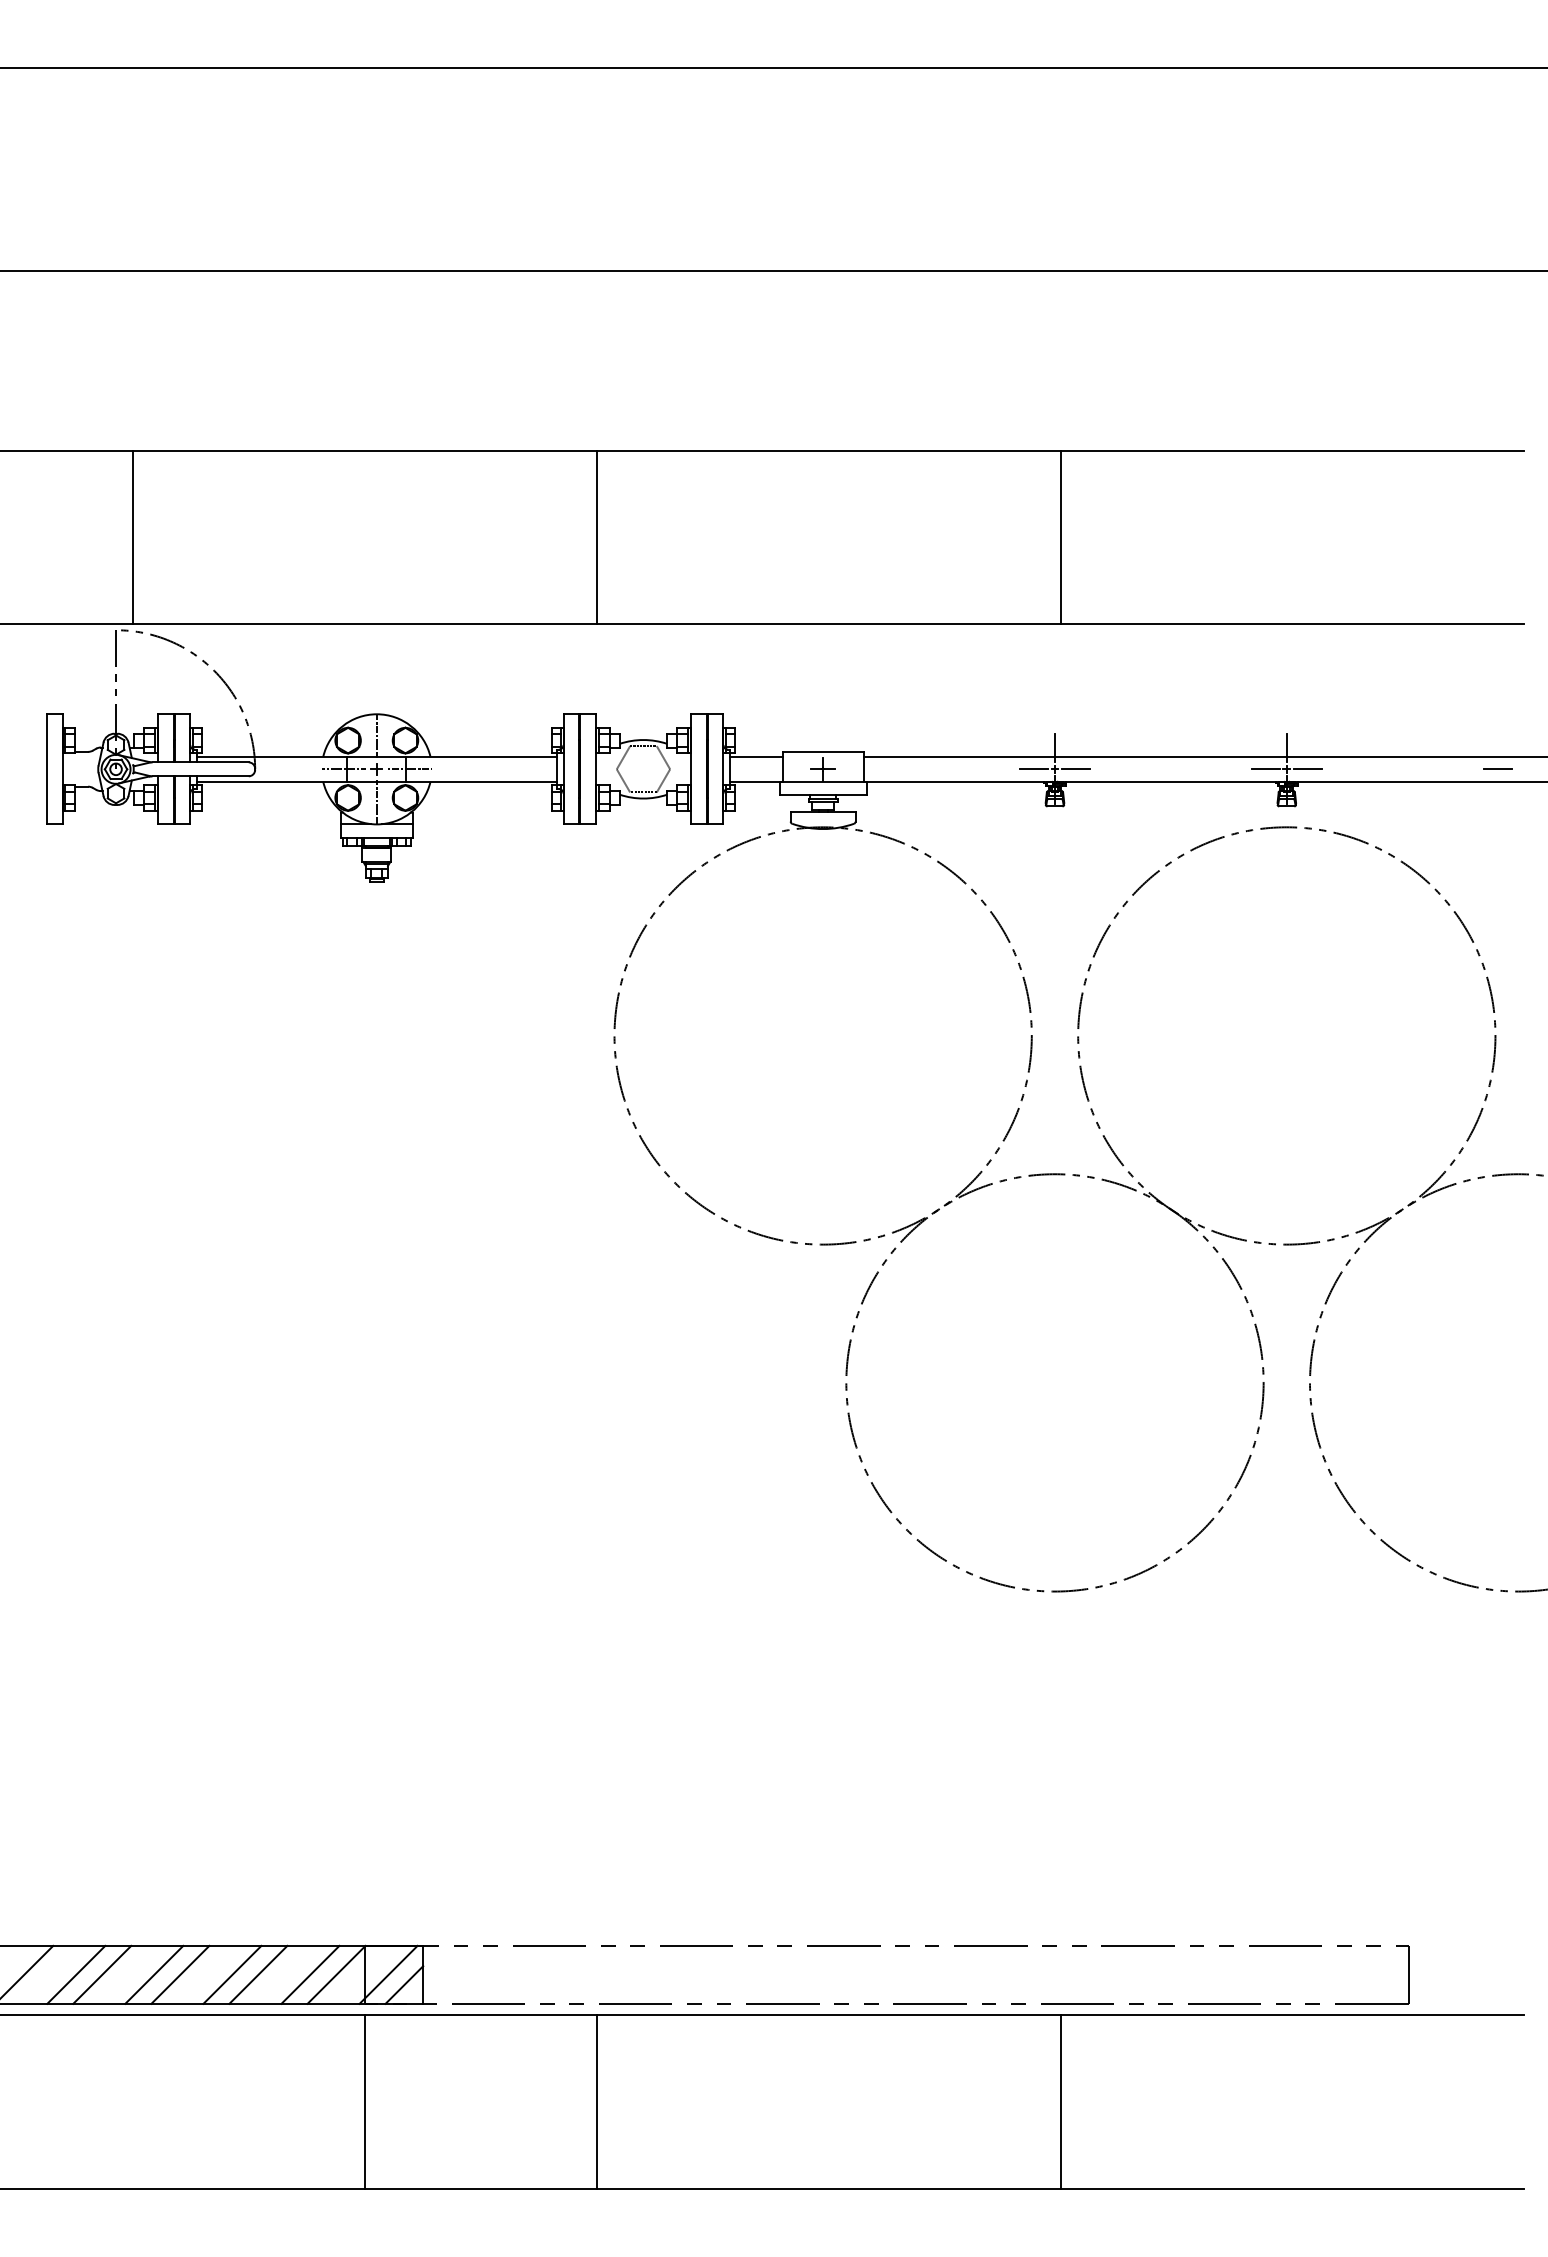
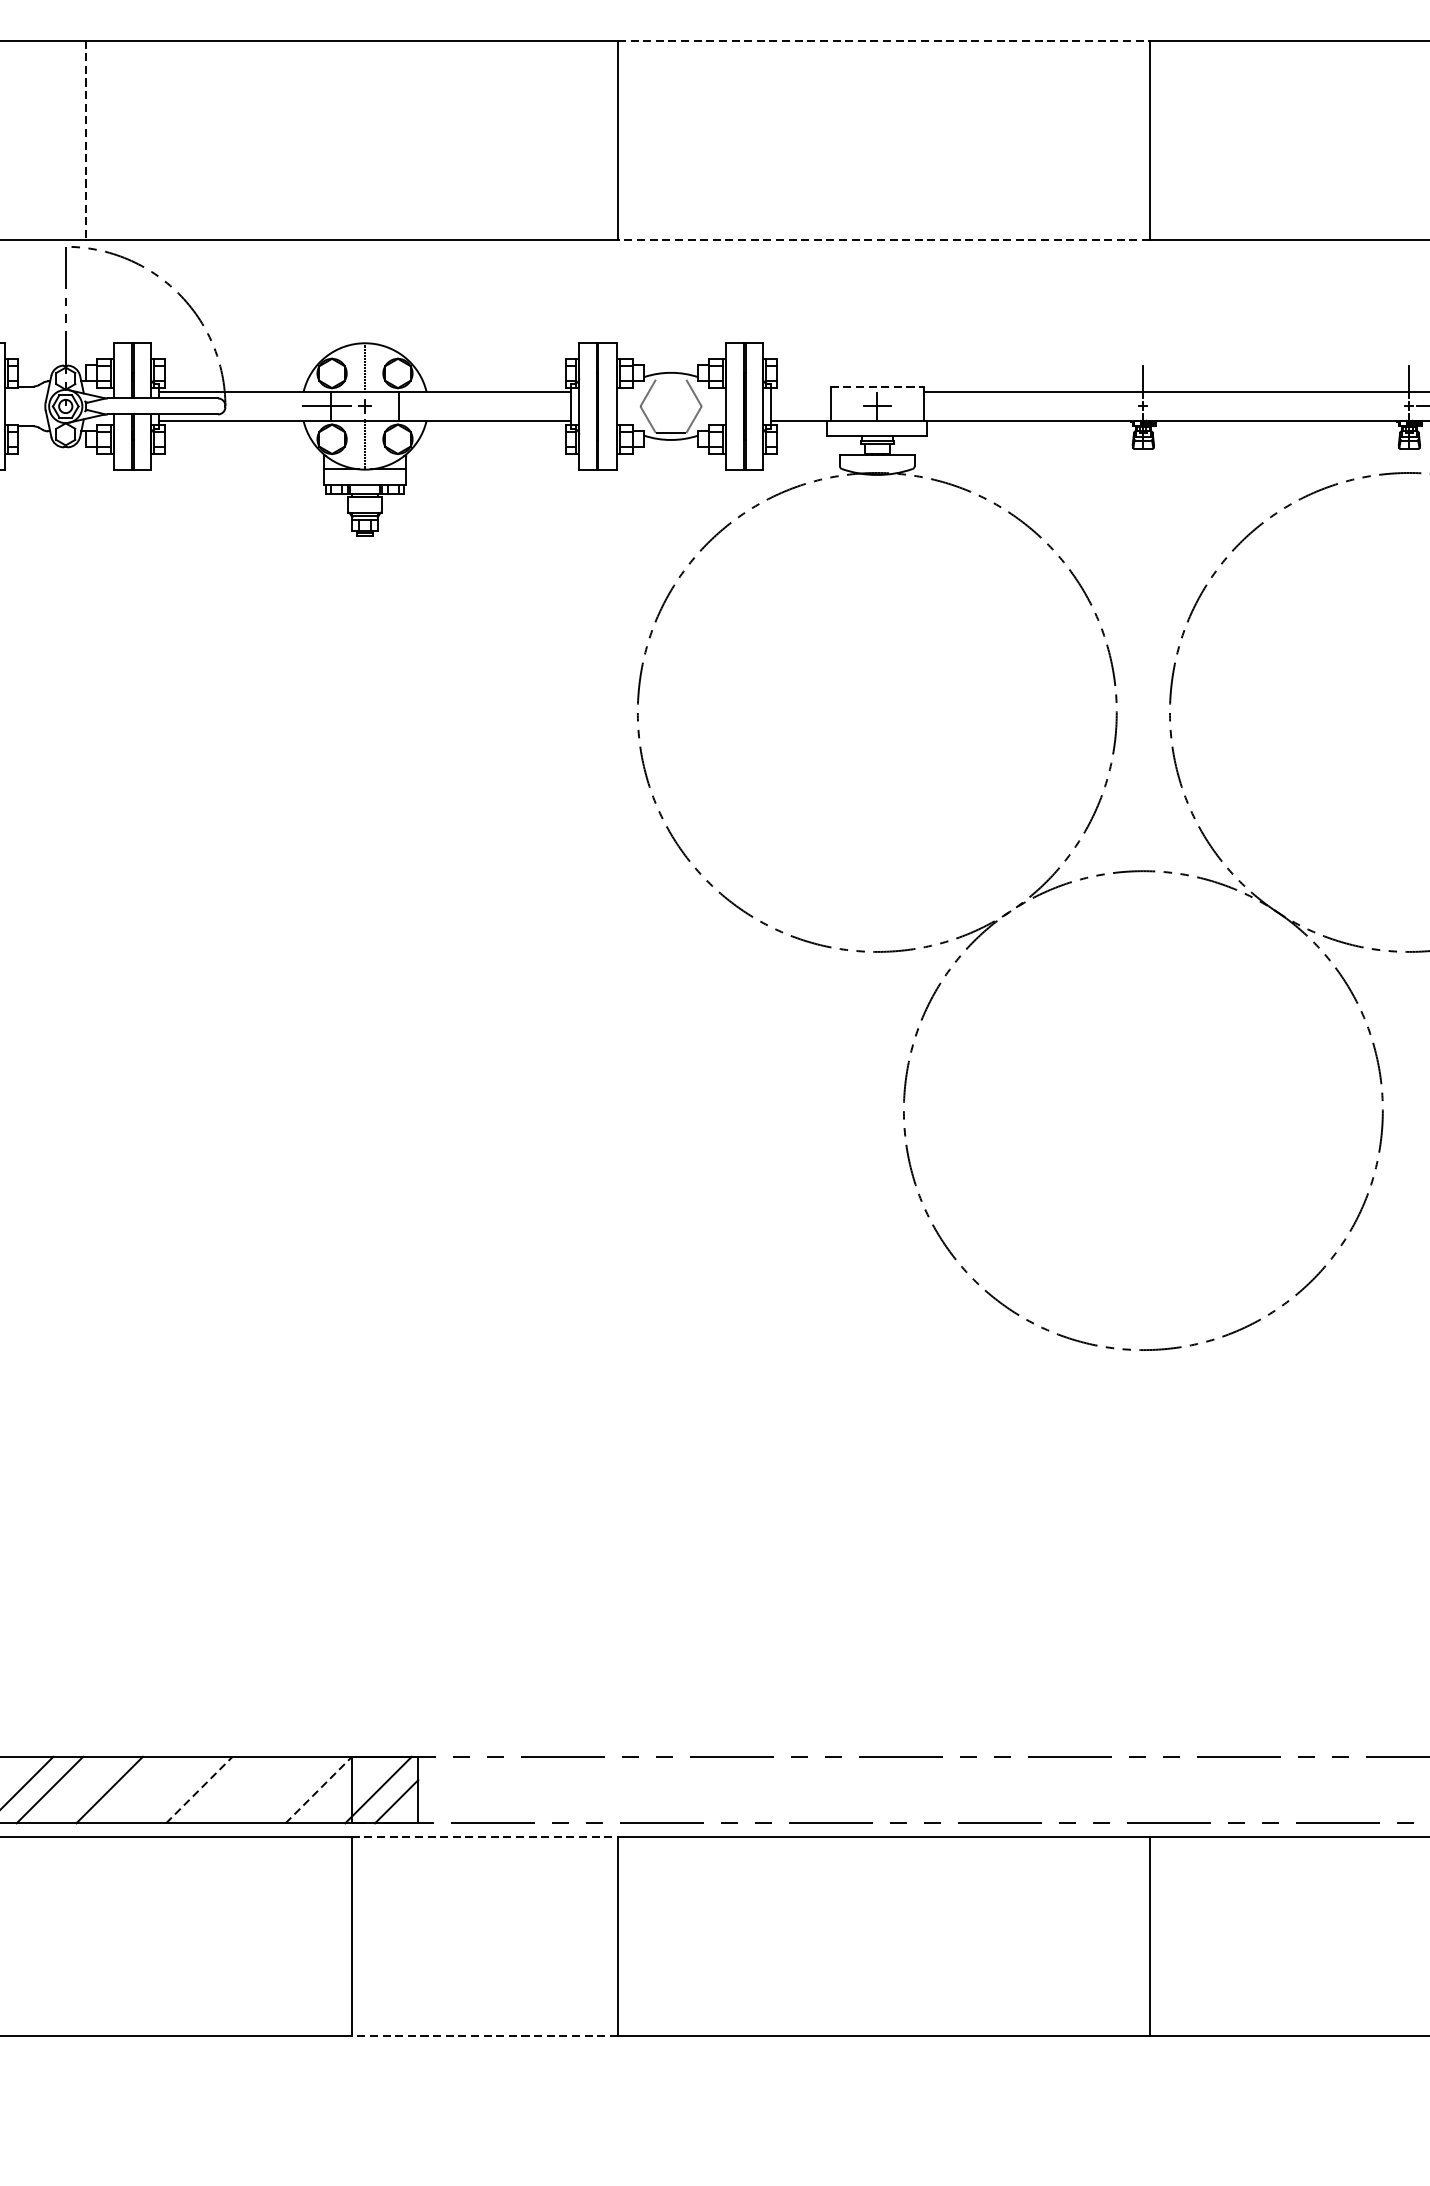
line: (828, 450) -> (883, 40), solid -> dashed
line: (133, 537) -> (85, 140), solid -> dashed
line: (828, 624) -> (883, 240), solid -> dashed
line: (823, 751) -> (877, 385), solid -> dashed
line: (756, 756) -> (800, 391), removed
line: (409, 769) -> (402, 406), removed
line: (1034, 769) -> (1119, 406), removed
line: (1075, 769) -> (1166, 406), removed
line: (1265, 769) -> (1384, 406), removed
line: (180, 1974) -> (139, 1789), removed
line: (232, 1974) -> (199, 1789), solid -> dashed
line: (258, 1974) -> (229, 1789), removed
line: (310, 1974) -> (288, 1789), removed
line: (336, 1974) -> (318, 1789), solid -> dashed
line: (481, 2015) -> (485, 1836), solid -> dashed
line: (481, 2189) -> (485, 2036), solid -> dashed

